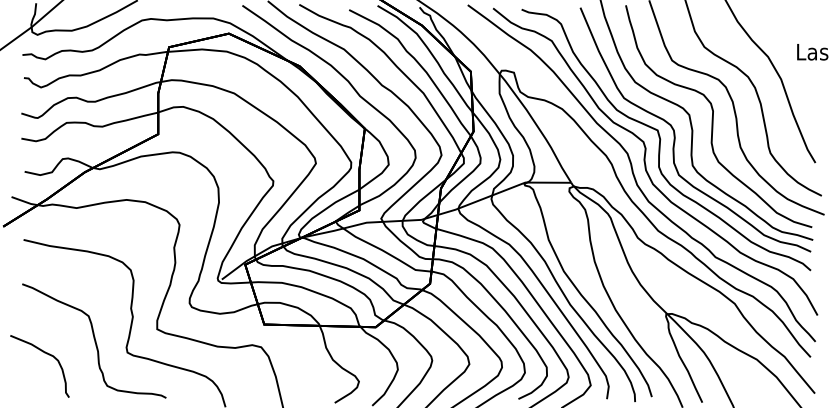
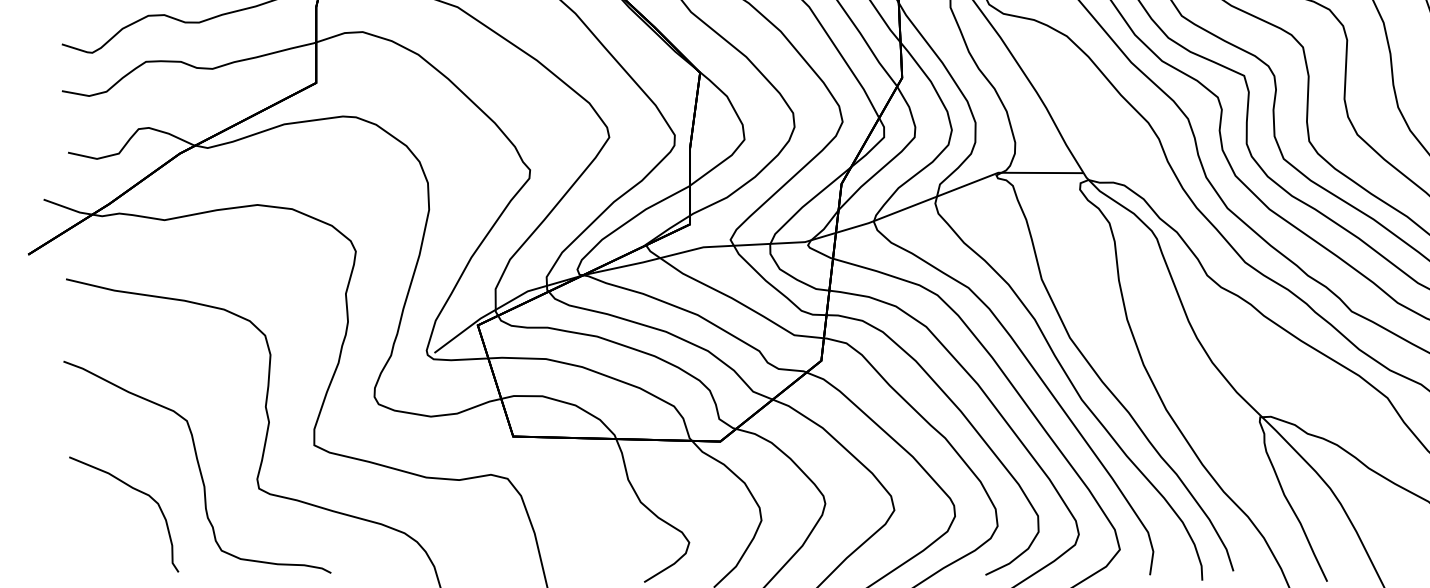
curve: (46, 354) -> (136, 492), moved

